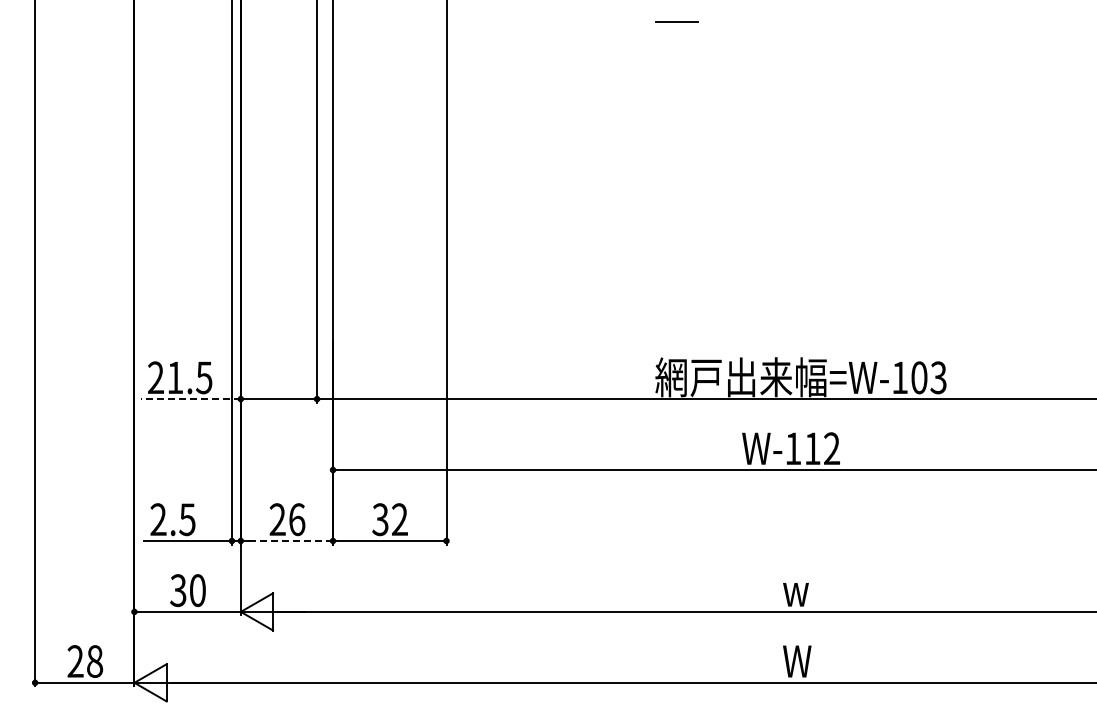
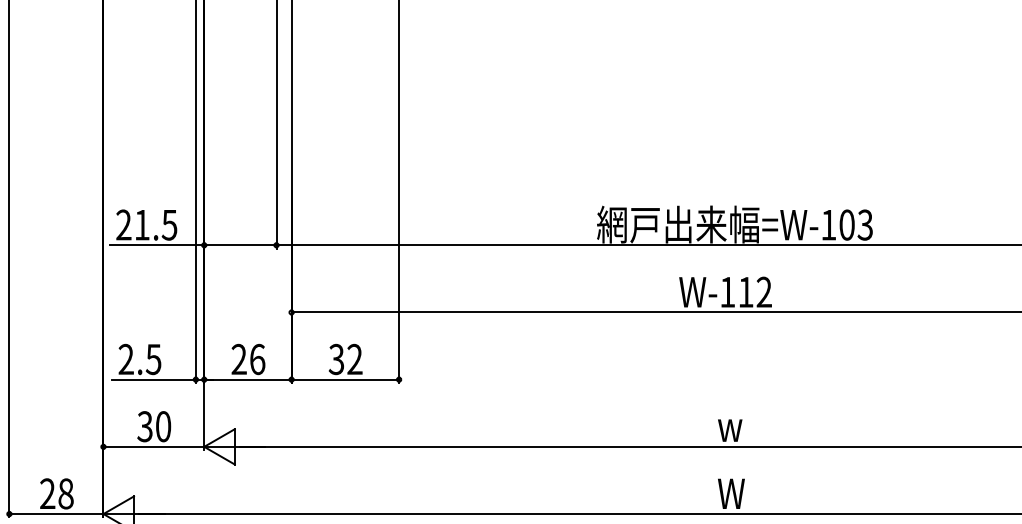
line: (191, 399) -> (157, 245), dashed -> solid
line: (286, 540) -> (247, 379), dashed -> solid

